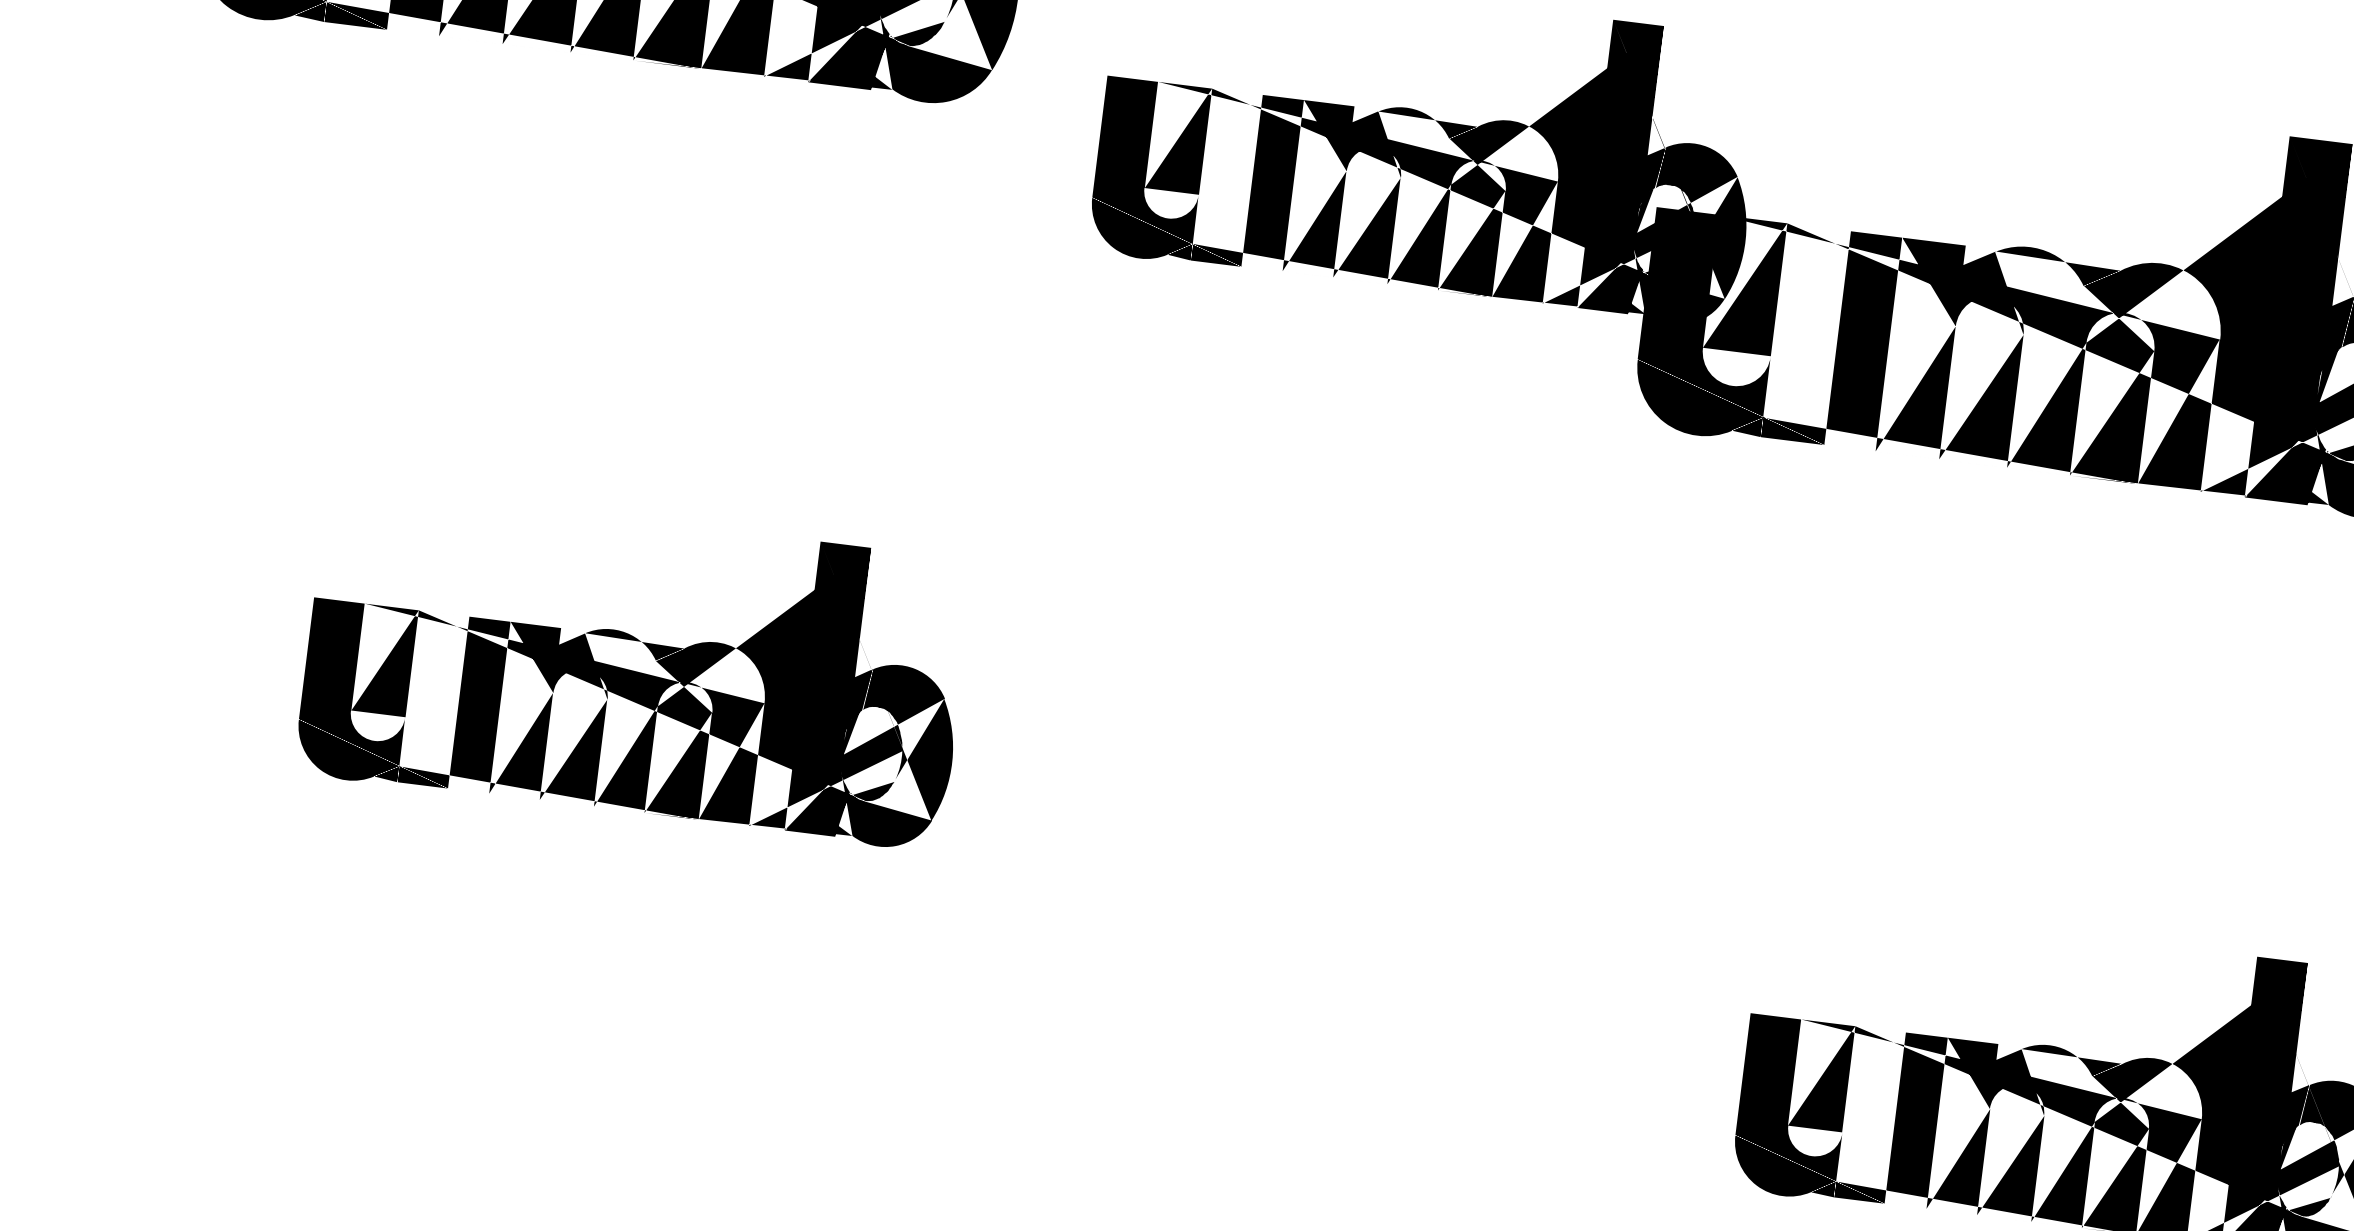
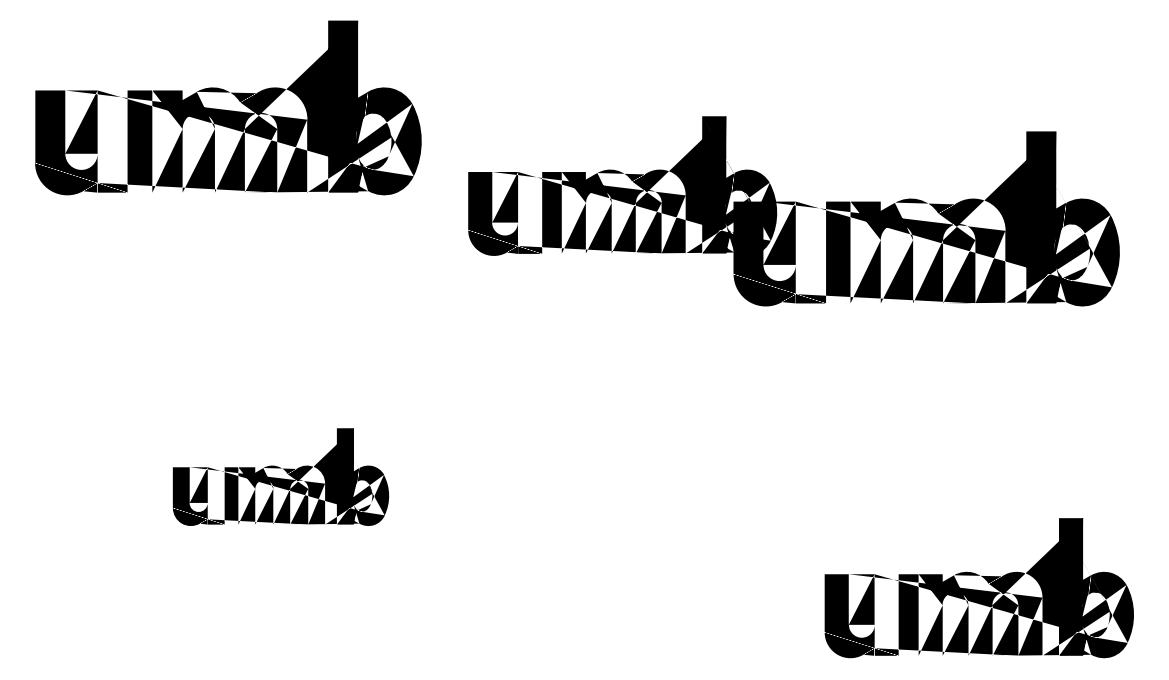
part: (633, 665) -> (280, 476), size x0.7

